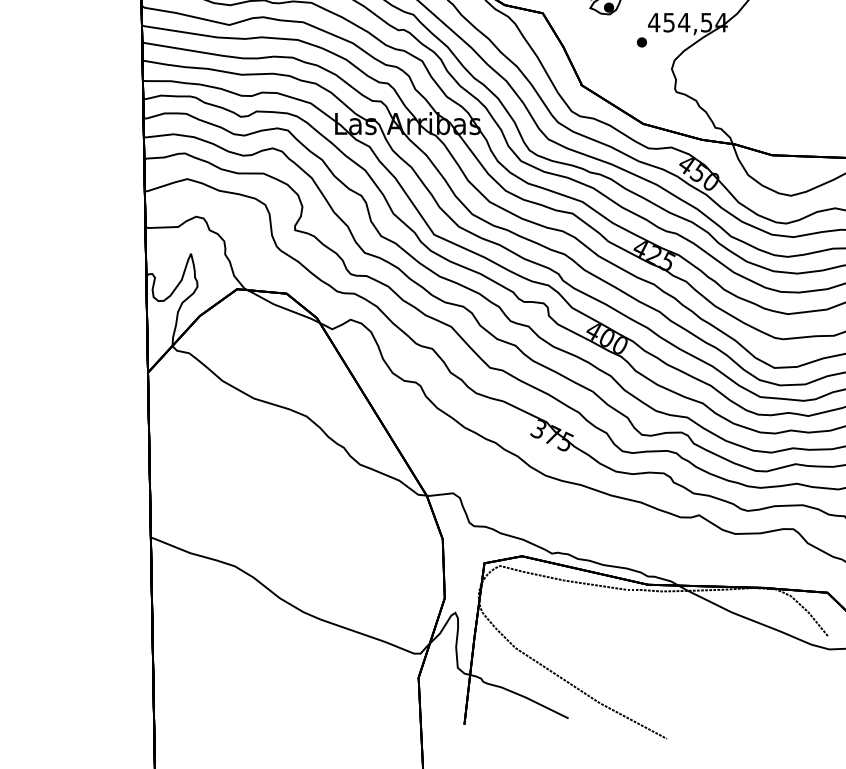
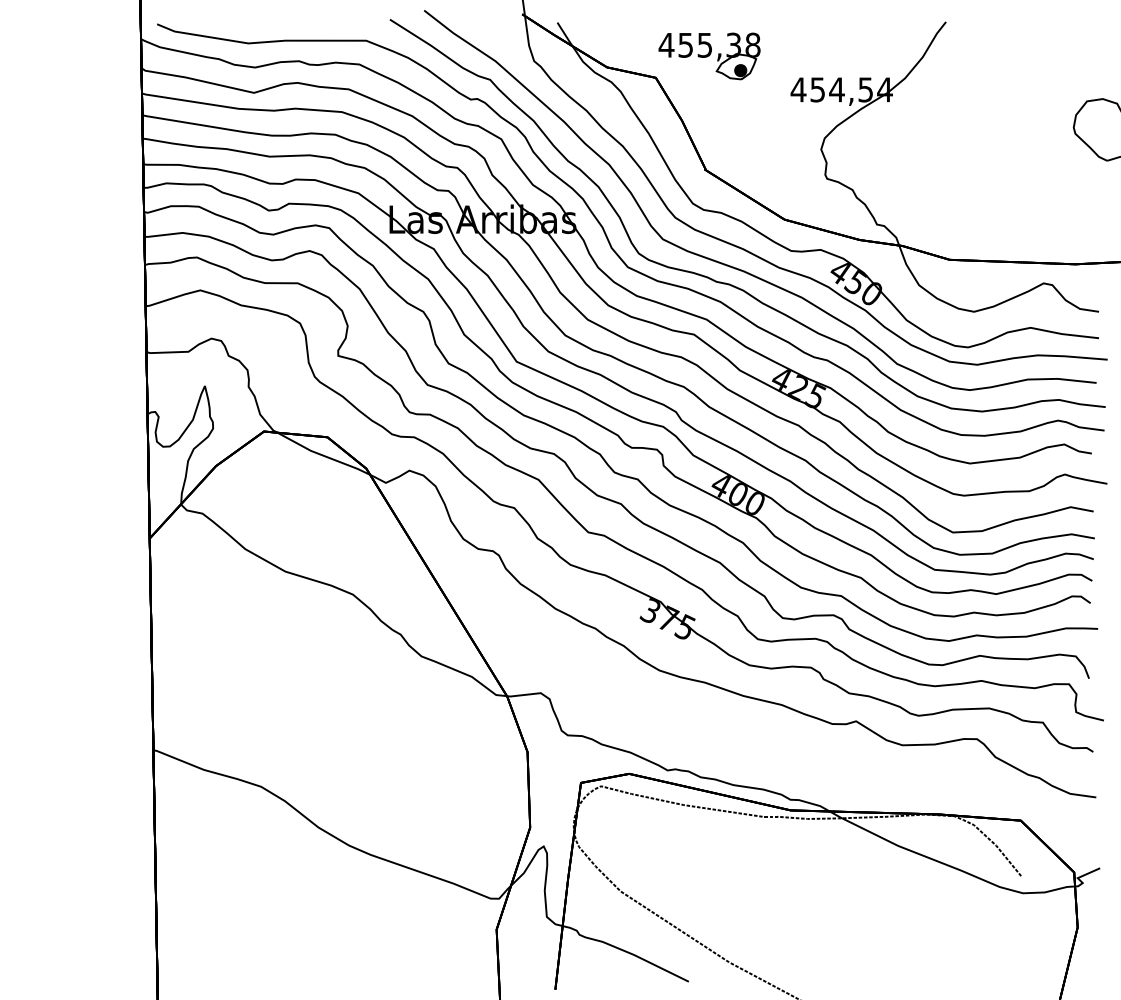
part: (641, 41) -> (782, 114), removed

